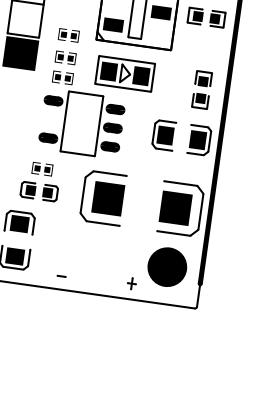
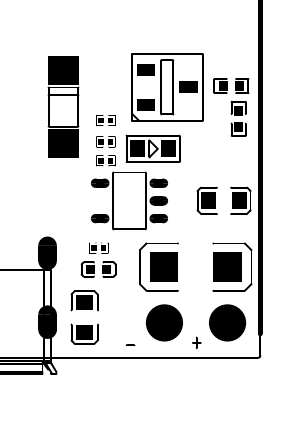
part: (124, 73) -> (152, 148), moved
part: (201, 89) -> (238, 118), moved
part: (99, 257) -> (163, 322), size x1.43

